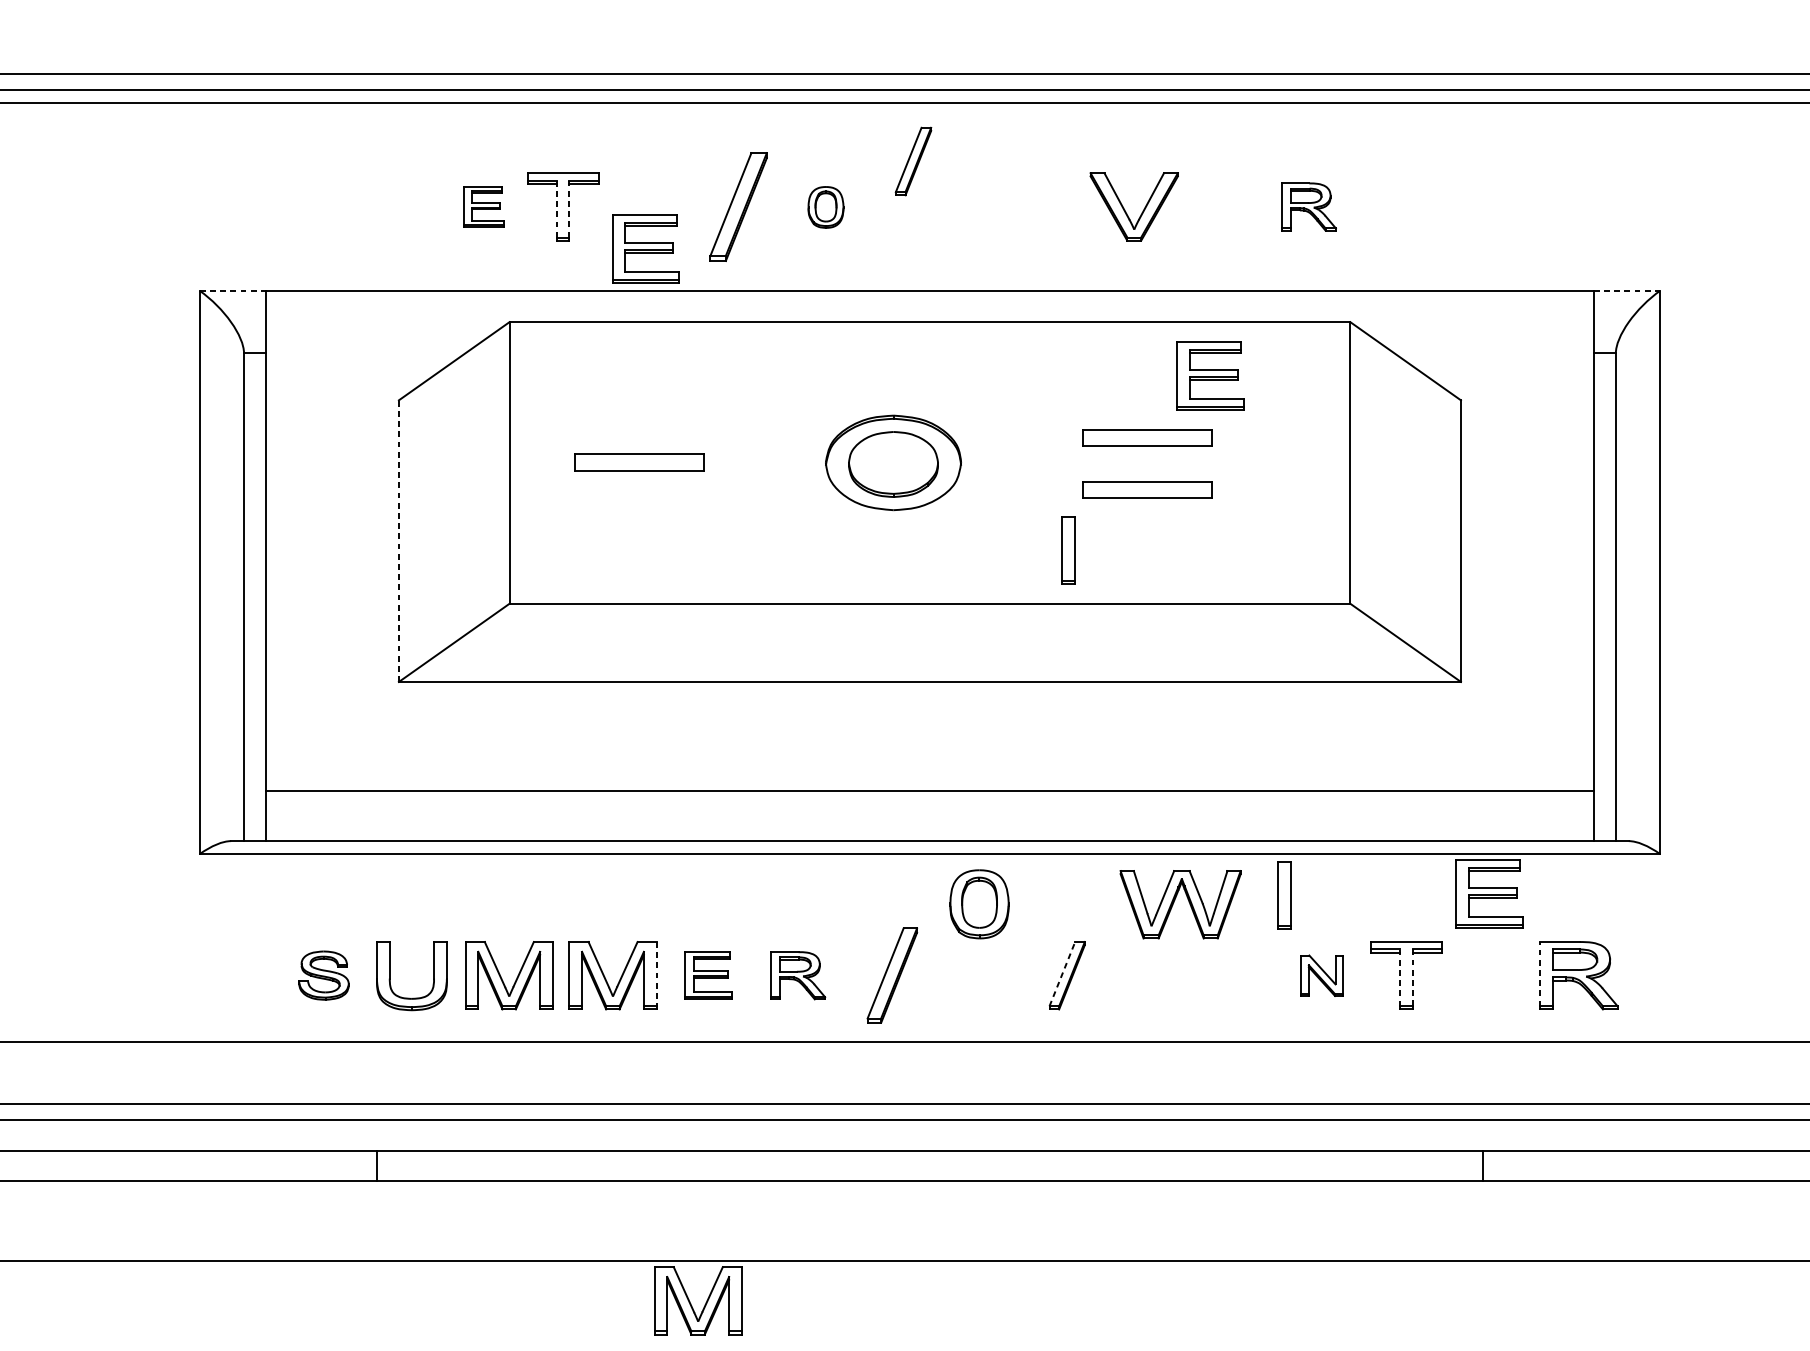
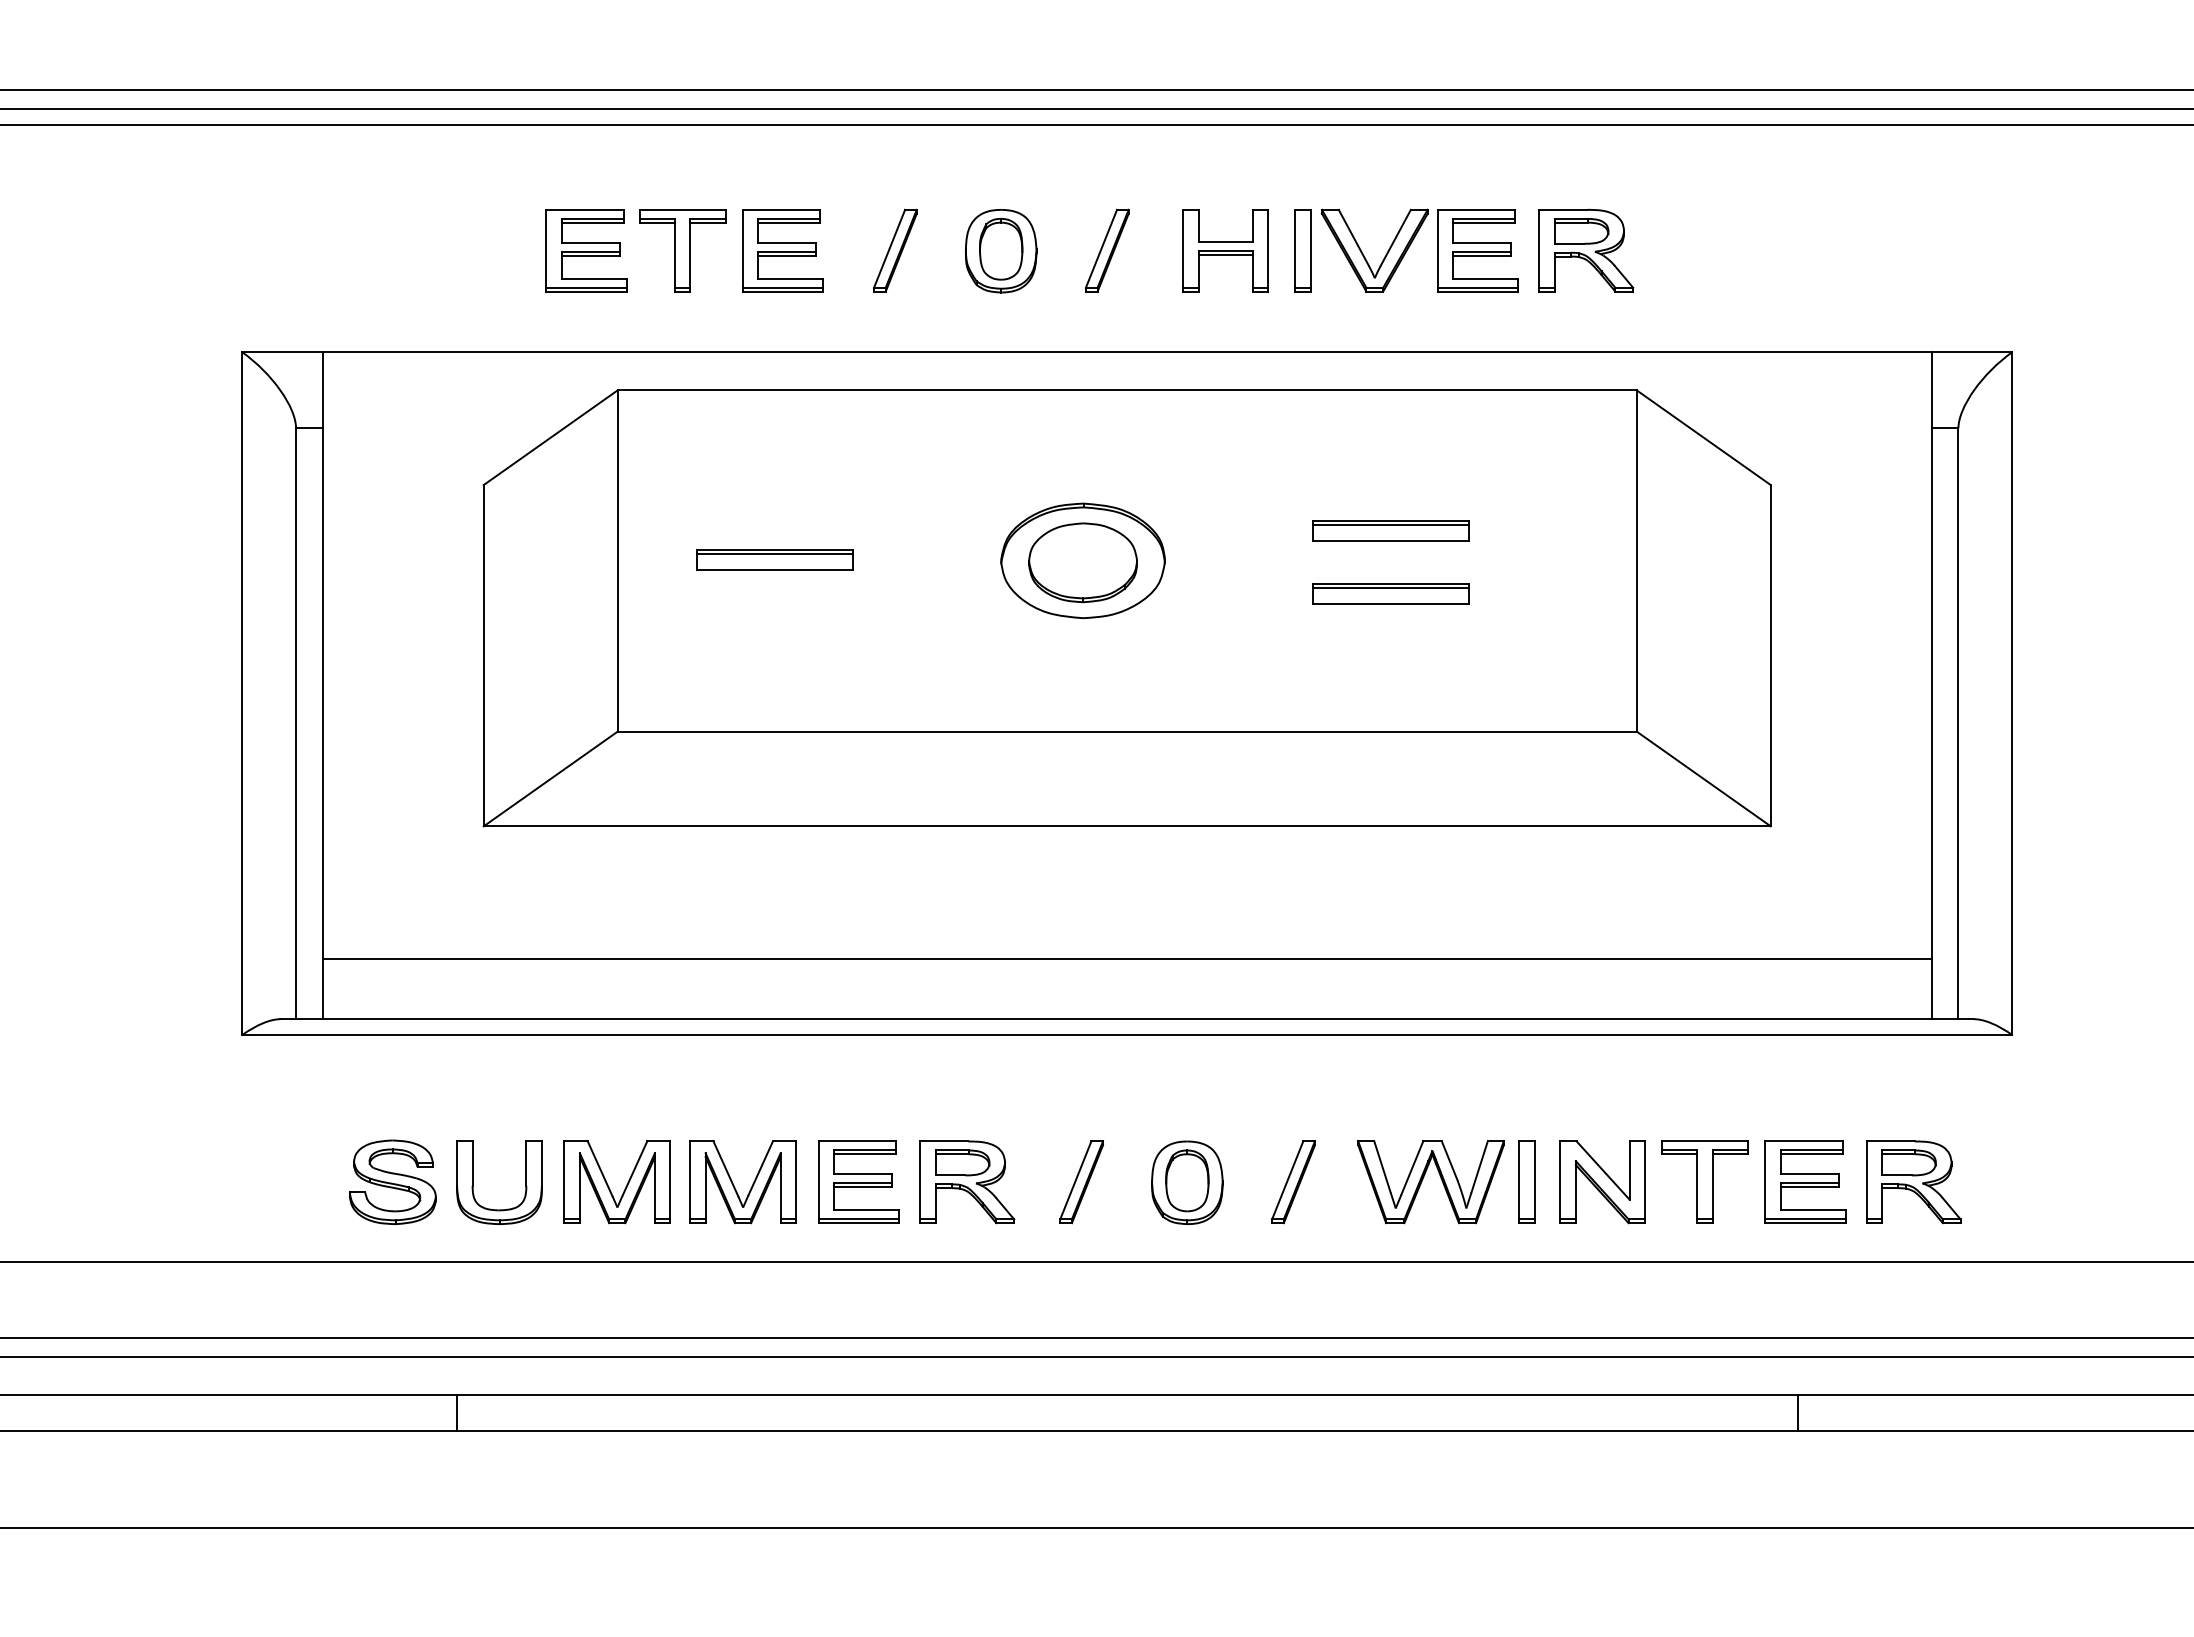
part: (913, 161) -> (1107, 250), moved
part: (483, 206) -> (586, 250), size x1.67
part: (738, 206) -> (895, 250), size x0.62
part: (1011, 206) -> (1225, 250), added
part: (1308, 206) -> (1586, 250), size x1.43
part: (826, 207) -> (1001, 251), size x1.67
line: (556, 208) -> (674, 252), dashed -> solid
line: (569, 209) -> (690, 253), dashed -> solid
part: (645, 248) -> (782, 250), moved
line: (233, 290) -> (283, 352), dashed -> solid
line: (1627, 290) -> (1972, 352), dashed -> solid
part: (1209, 375) -> (1477, 250), moved
line: (1147, 432) -> (1390, 524), added
line: (639, 457) -> (775, 554), added
line: (1147, 484) -> (1390, 587), added
line: (398, 540) -> (483, 655), dashed -> solid
part: (1067, 550) -> (1302, 250), moved
part: (1489, 893) -> (1805, 1181), moved
part: (1284, 895) -> (1526, 1181), moved
part: (1174, 902) -> (1423, 1179), moved
part: (979, 904) -> (1187, 1182), moved
line: (657, 974) -> (796, 1180), dashed -> solid
line: (1062, 974) -> (1287, 1180), dashed -> solid
line: (1539, 974) -> (1866, 1180), dashed -> solid
part: (323, 975) -> (392, 1181), size x1.43
part: (708, 975) -> (858, 1181), size x1.43
part: (798, 975) -> (967, 1182), size x1.43
part: (892, 975) -> (1081, 1182), size x0.71
part: (1322, 975) -> (1602, 1182), size x1.67
line: (1400, 977) -> (1697, 1184), dashed -> solid
line: (1412, 978) -> (1712, 1185), dashed -> solid
part: (691, 1304) -> (838, 1580), removed

